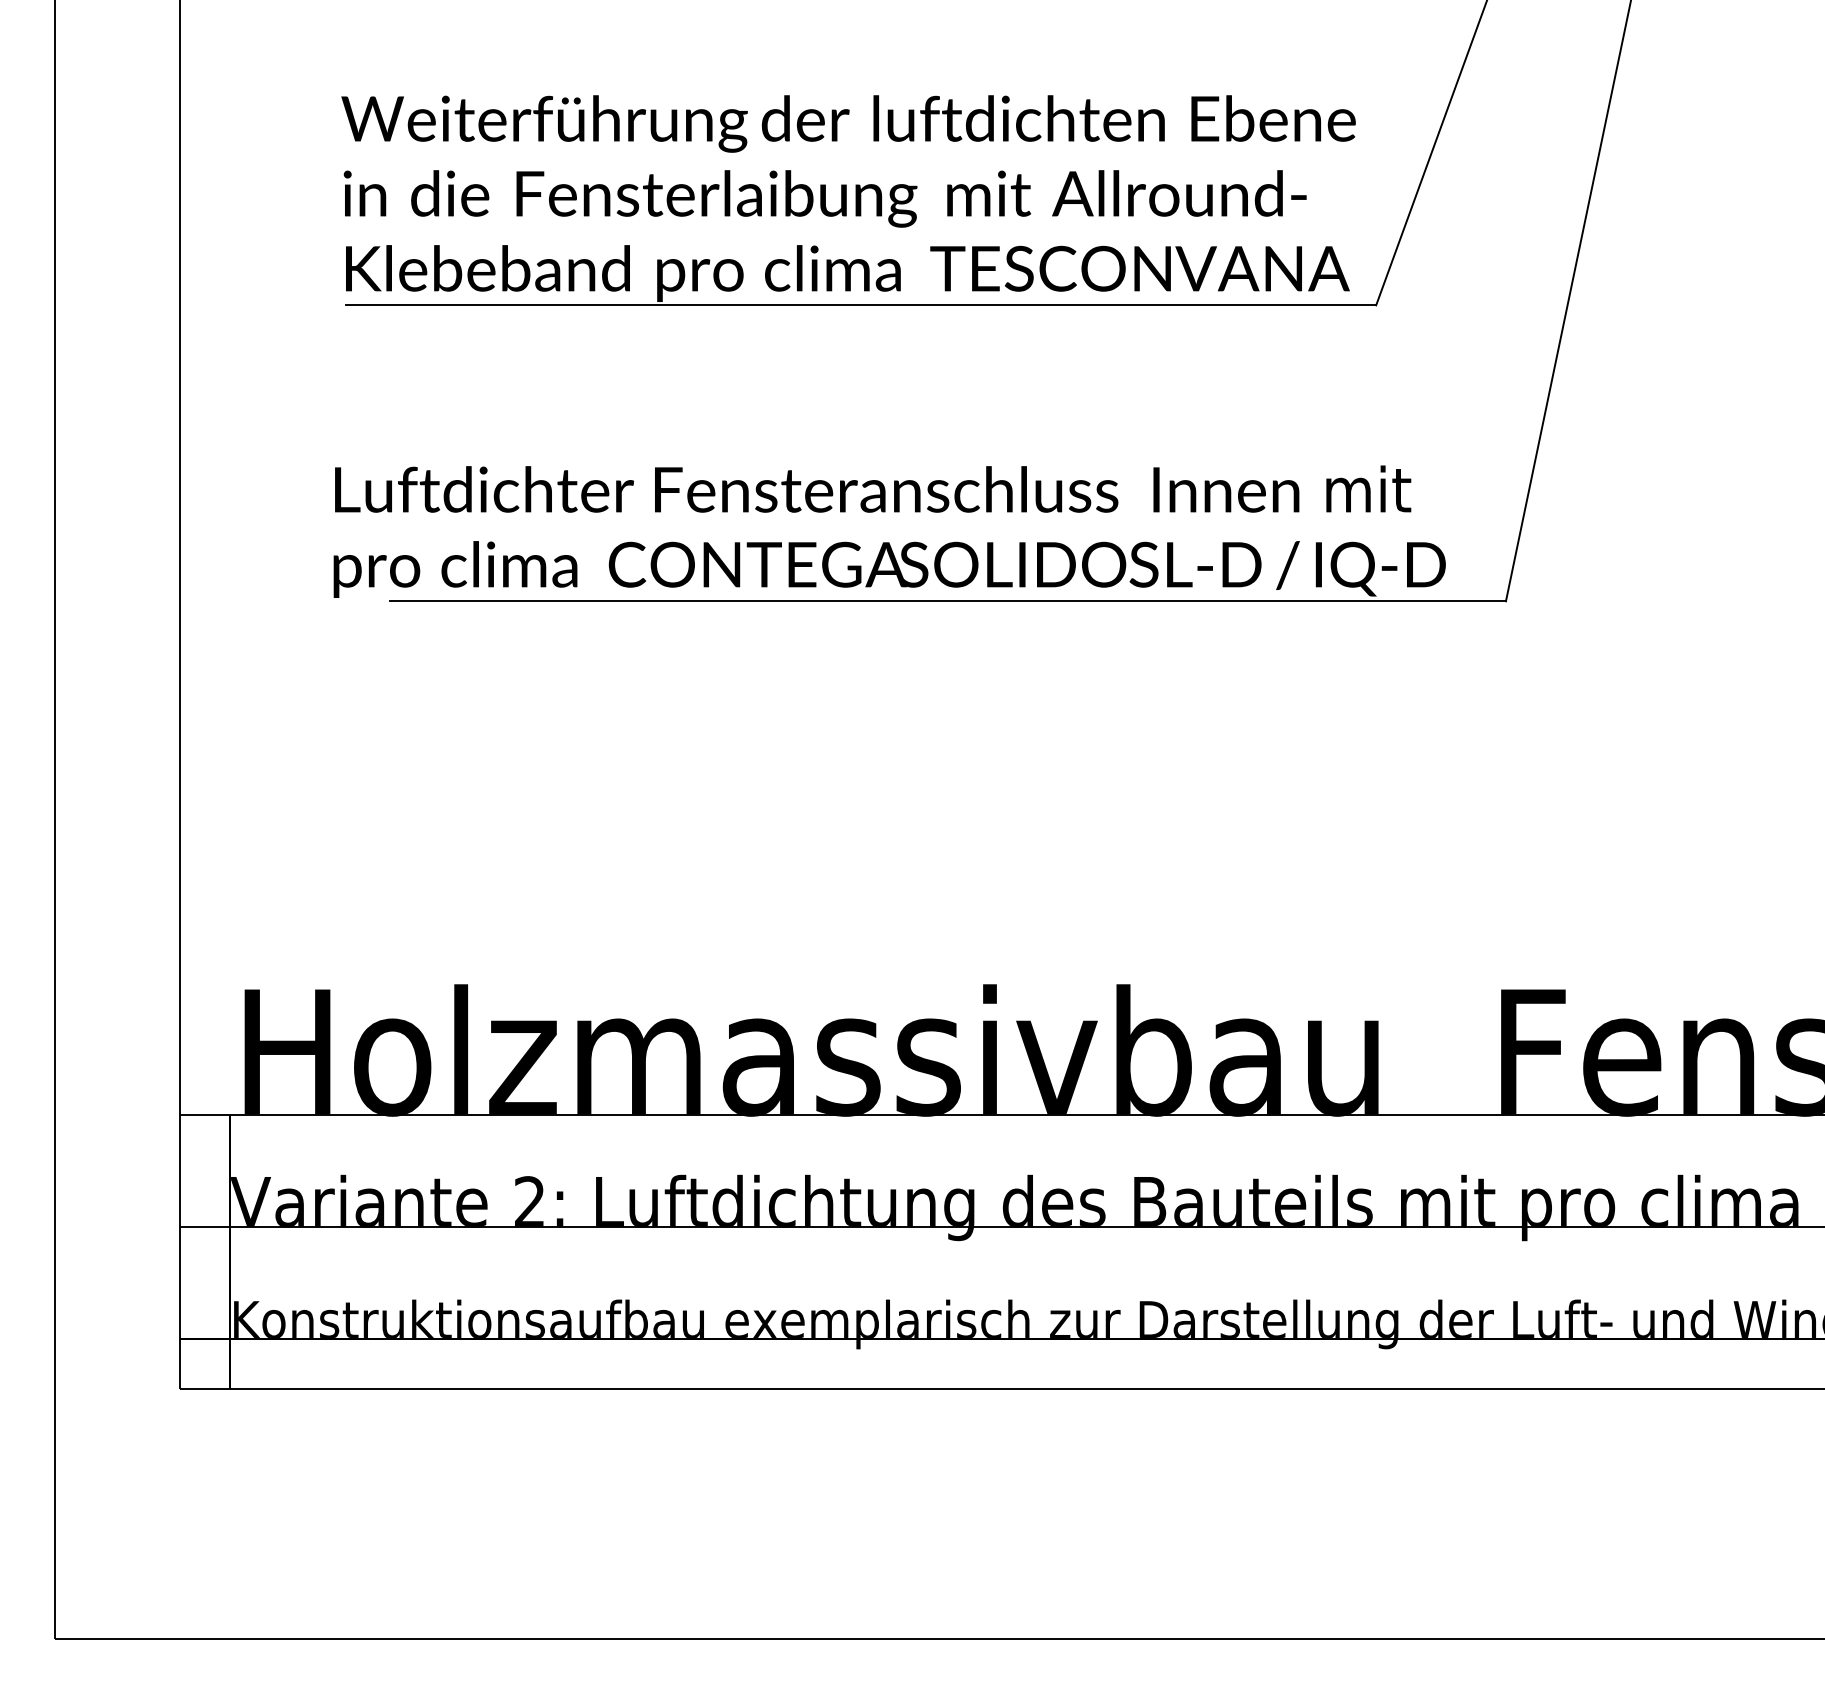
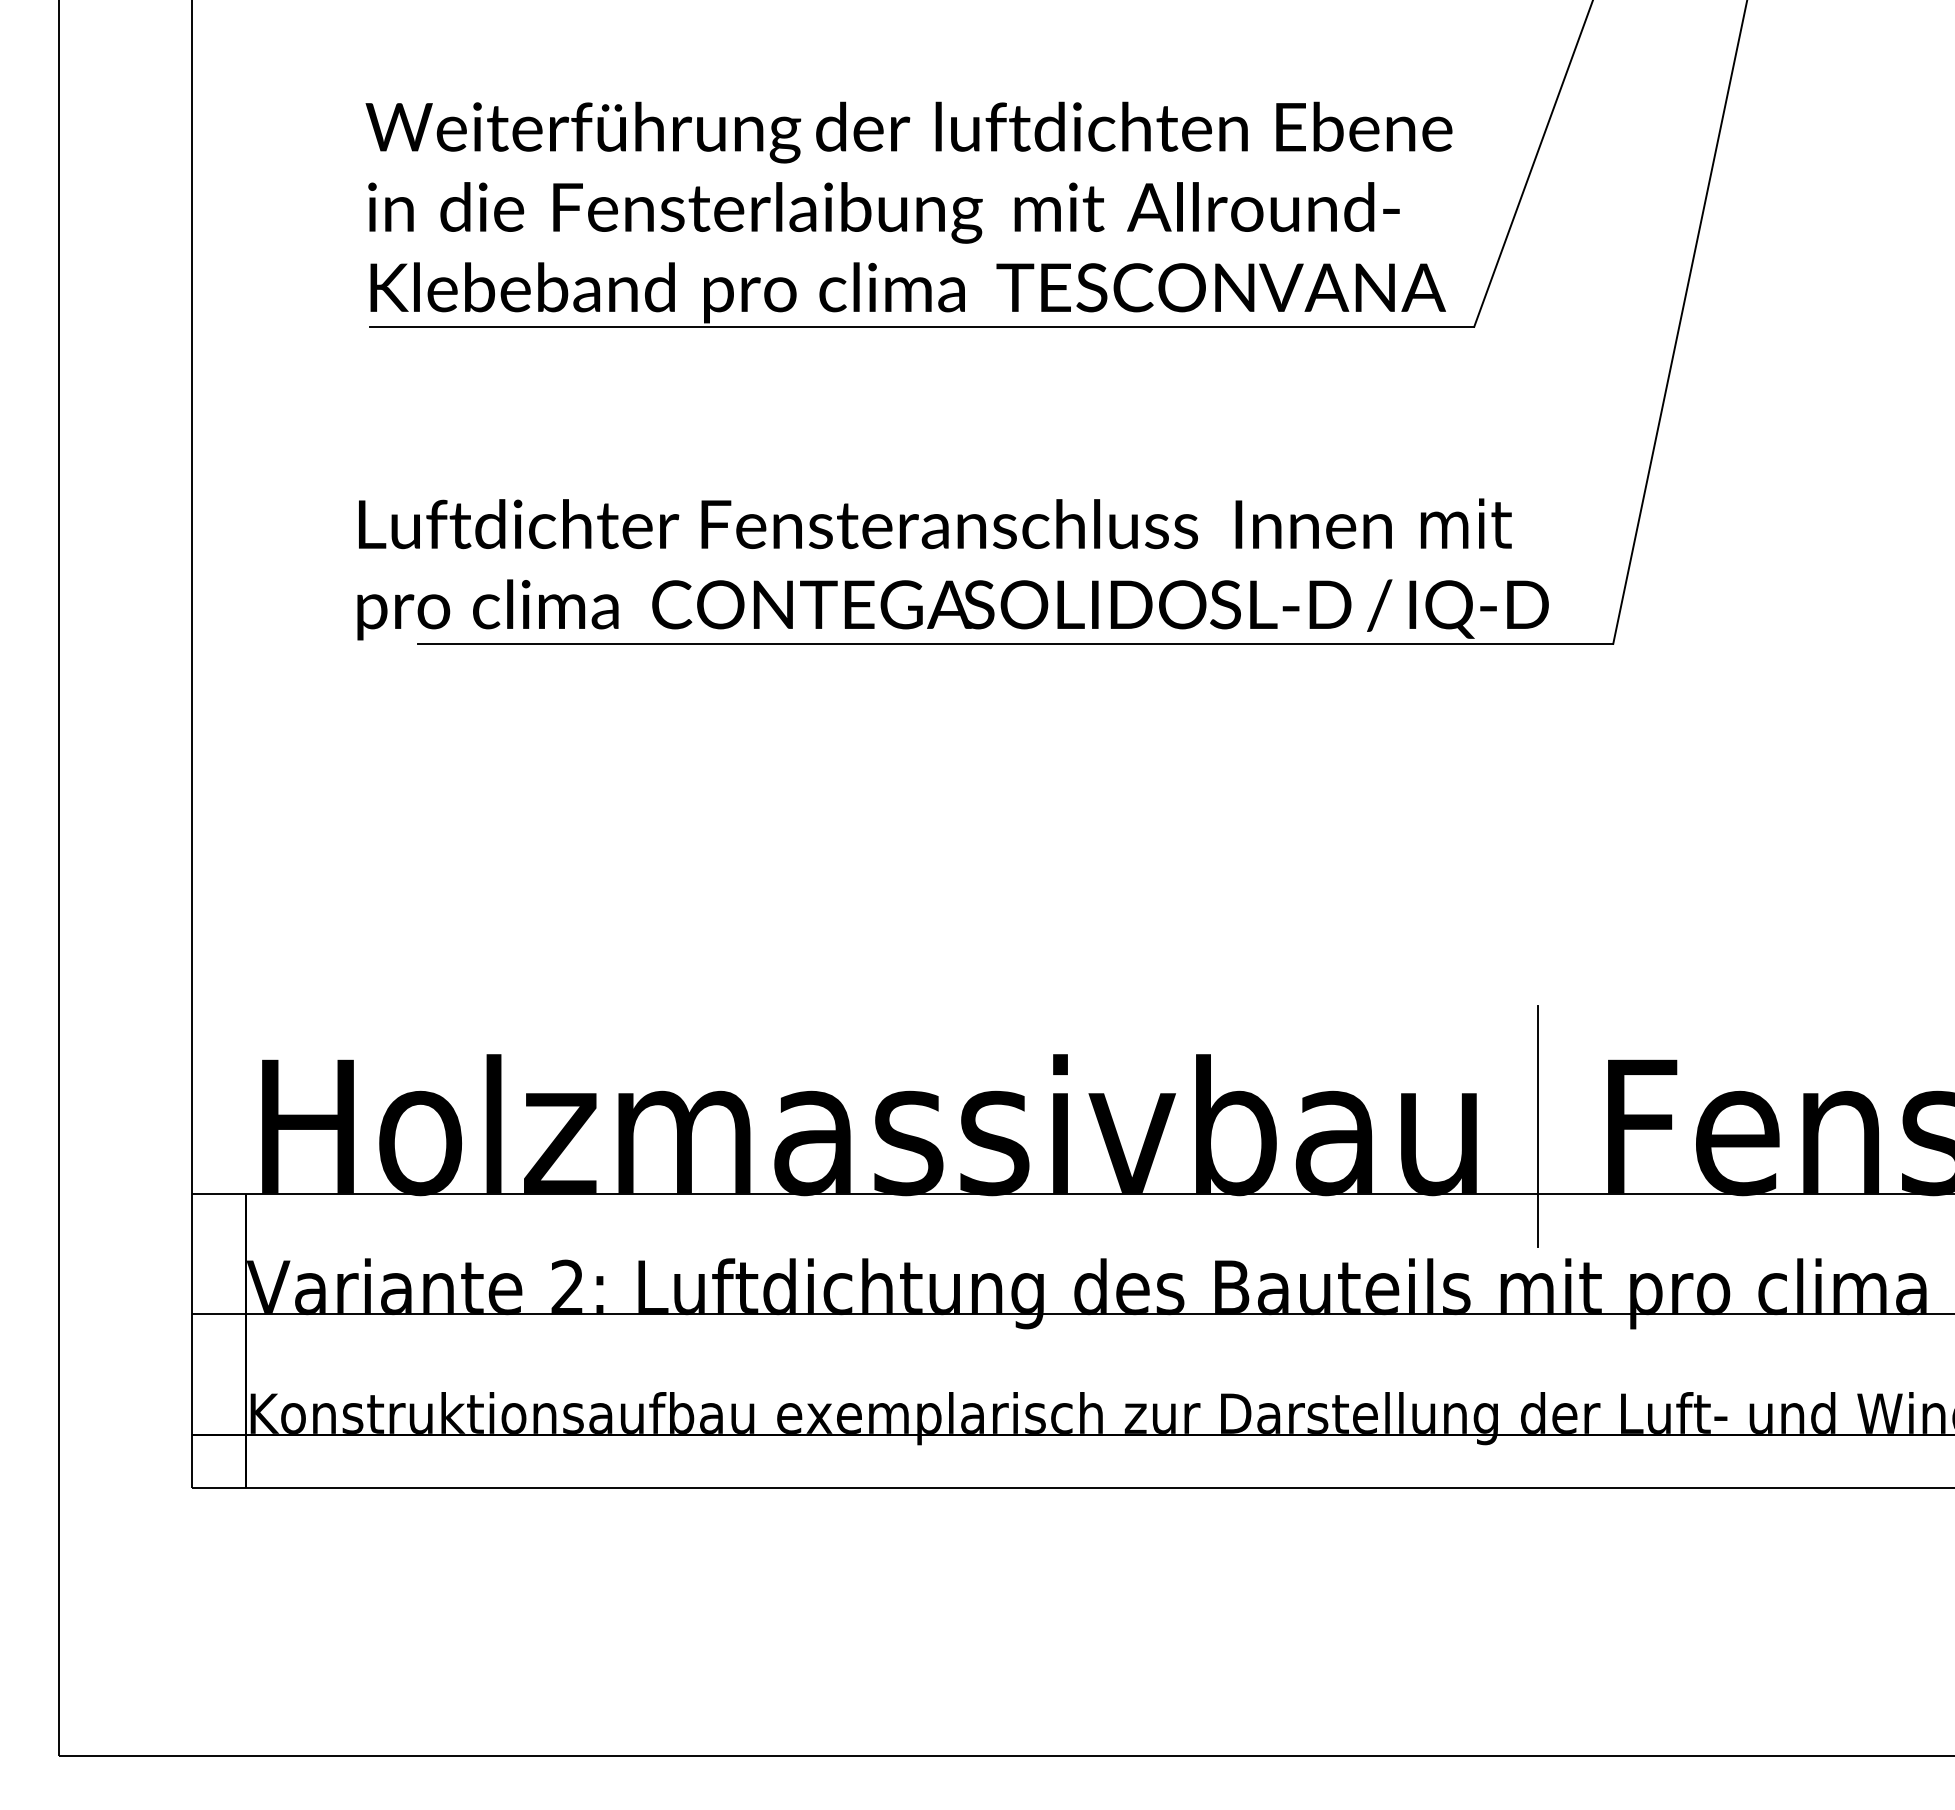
line: (1436, 1051) -> (1538, 1126), added

